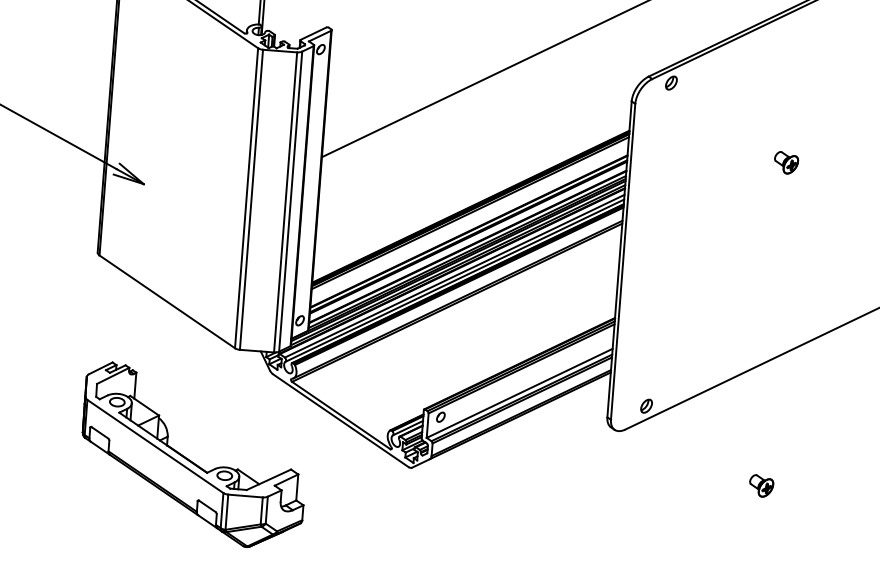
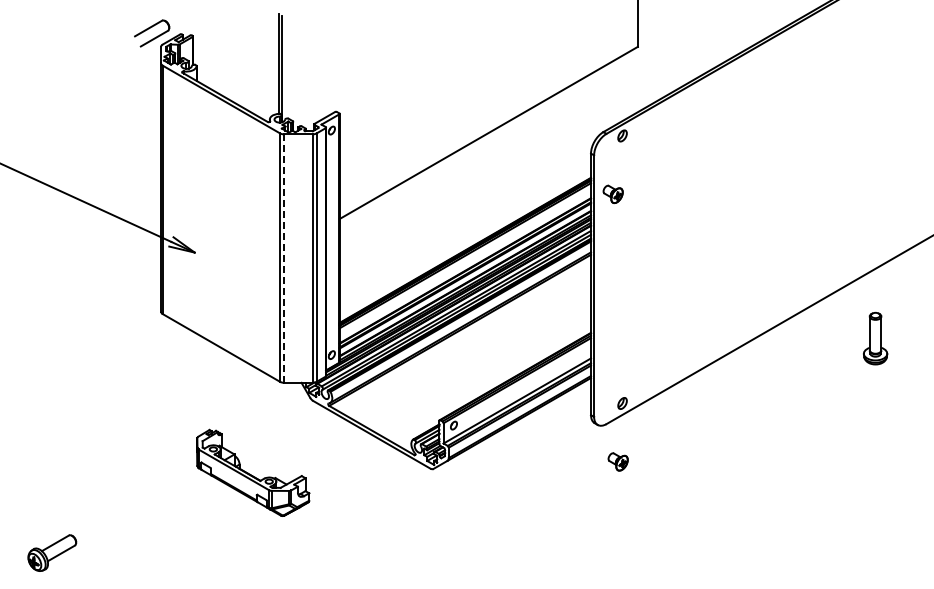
part: (785, 162) -> (612, 194), moved
line: (251, 199) -> (284, 258), solid -> dashed
part: (194, 455) -> (253, 472), size x0.6
part: (760, 485) -> (617, 461), moved

